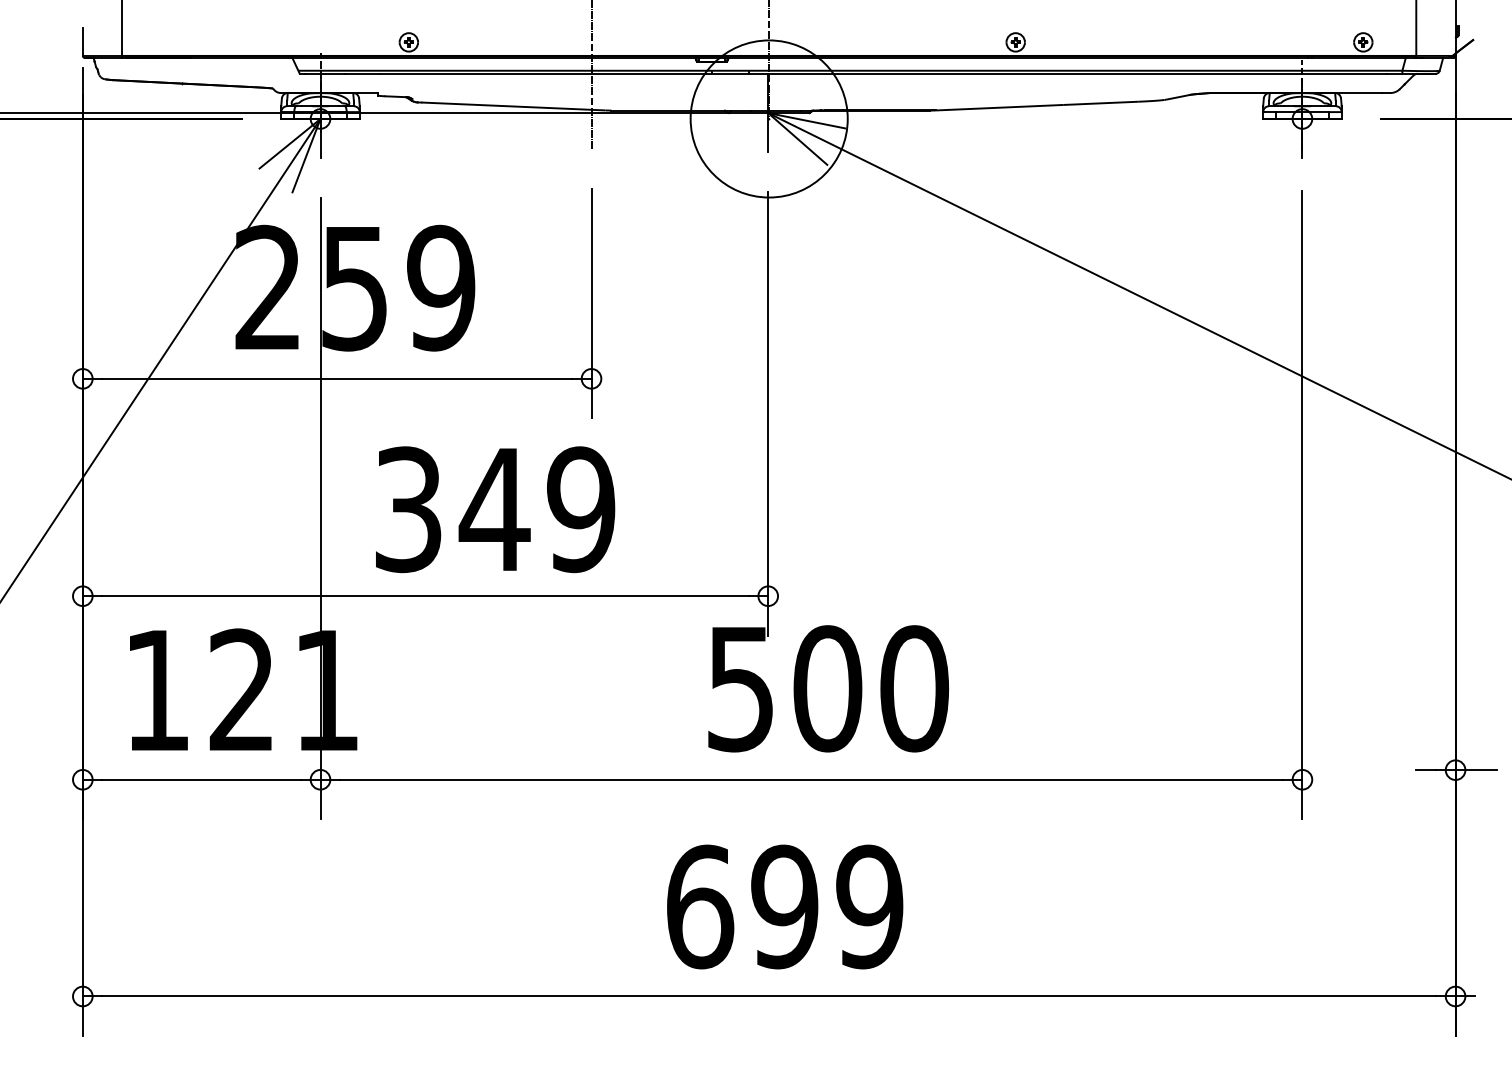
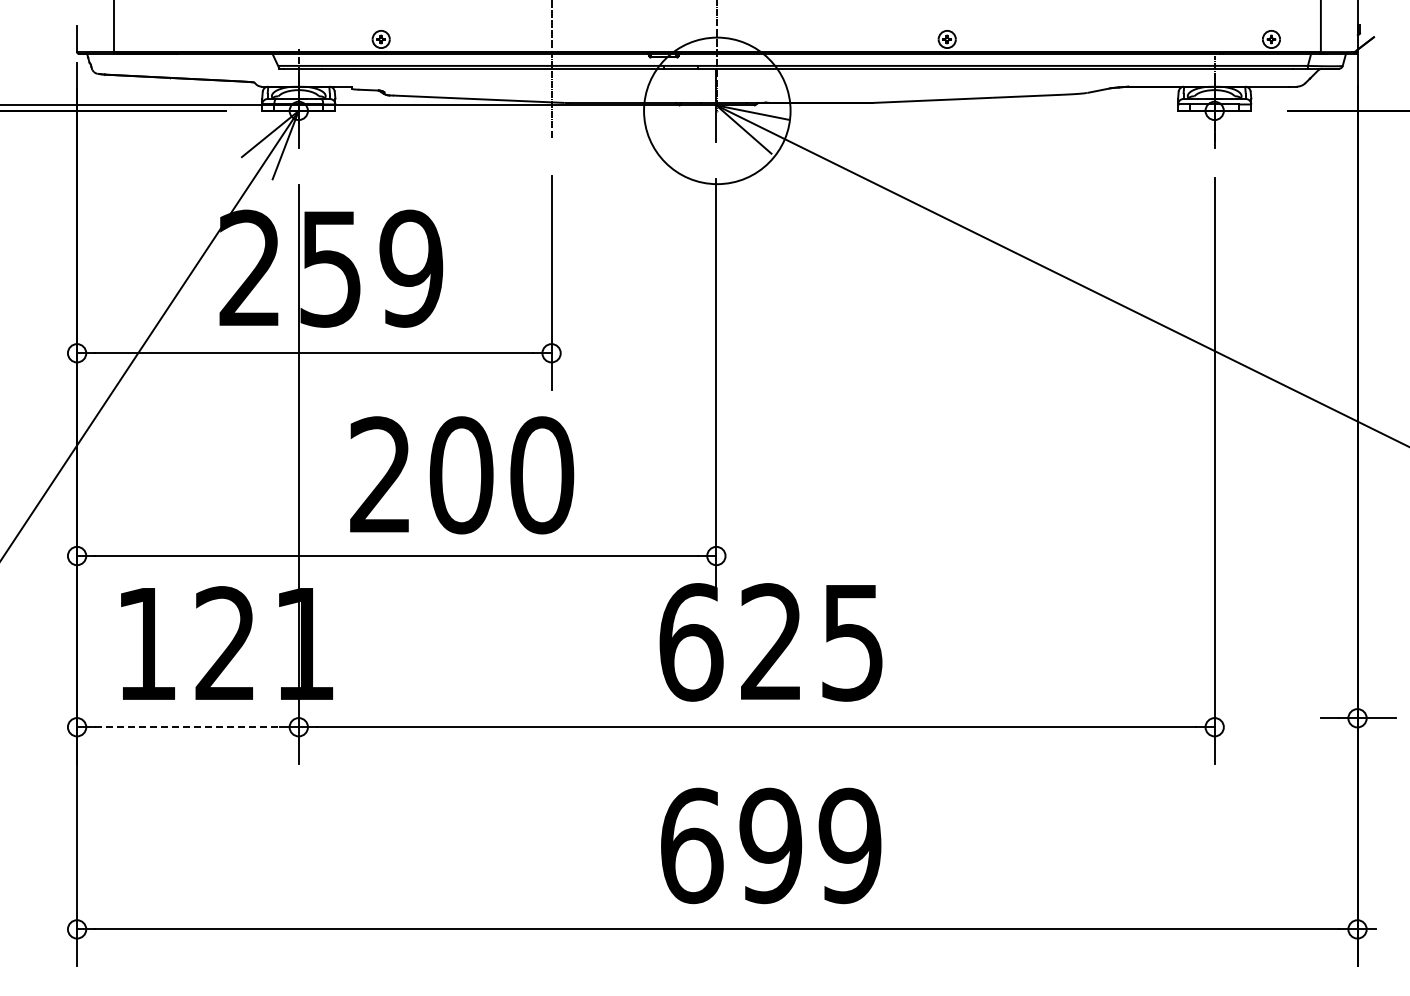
text: (496, 509) -> (462, 475), 349 -> 200
text: (828, 688) -> (772, 642), 500 -> 625
line: (201, 780) -> (187, 727), solid -> dashed
text: (785, 906) -> (771, 845), moved

